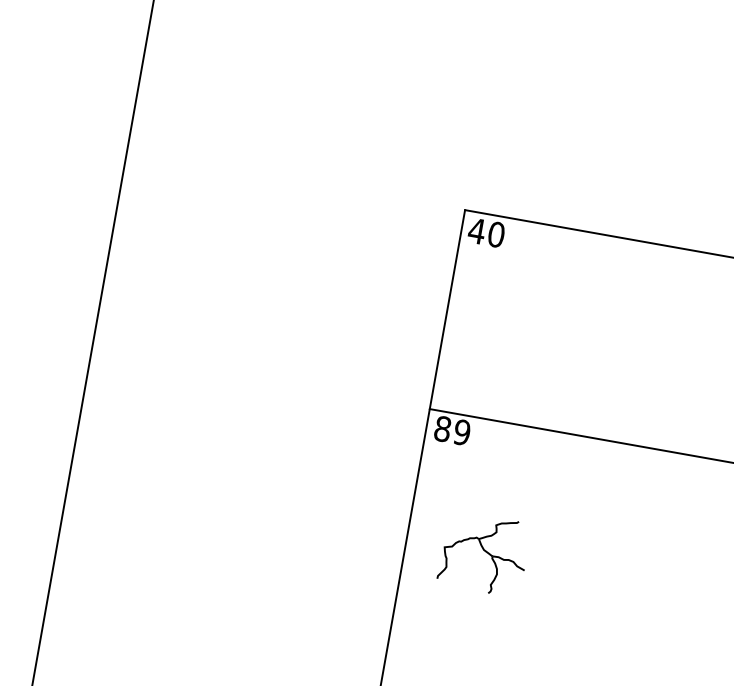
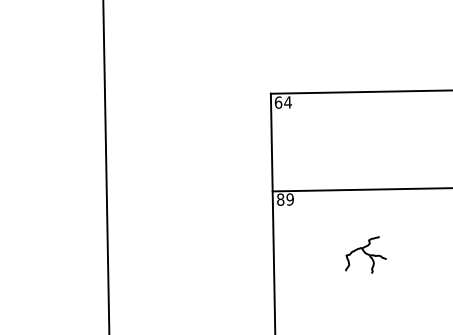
text: (485, 232) -> (282, 102), 40 -> 64
part: (483, 552) -> (365, 254), moved

